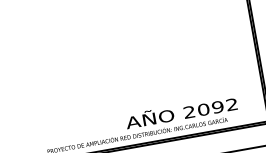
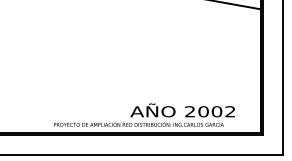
text: (217, 107) -> (216, 111), 2092 -> 2002

